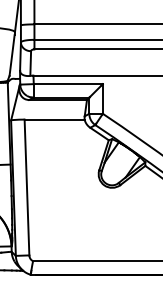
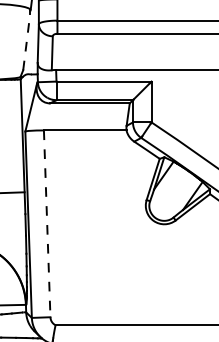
line: (12, 55) -> (27, 42), solid -> dashed
line: (26, 187) -> (46, 223), solid -> dashed

